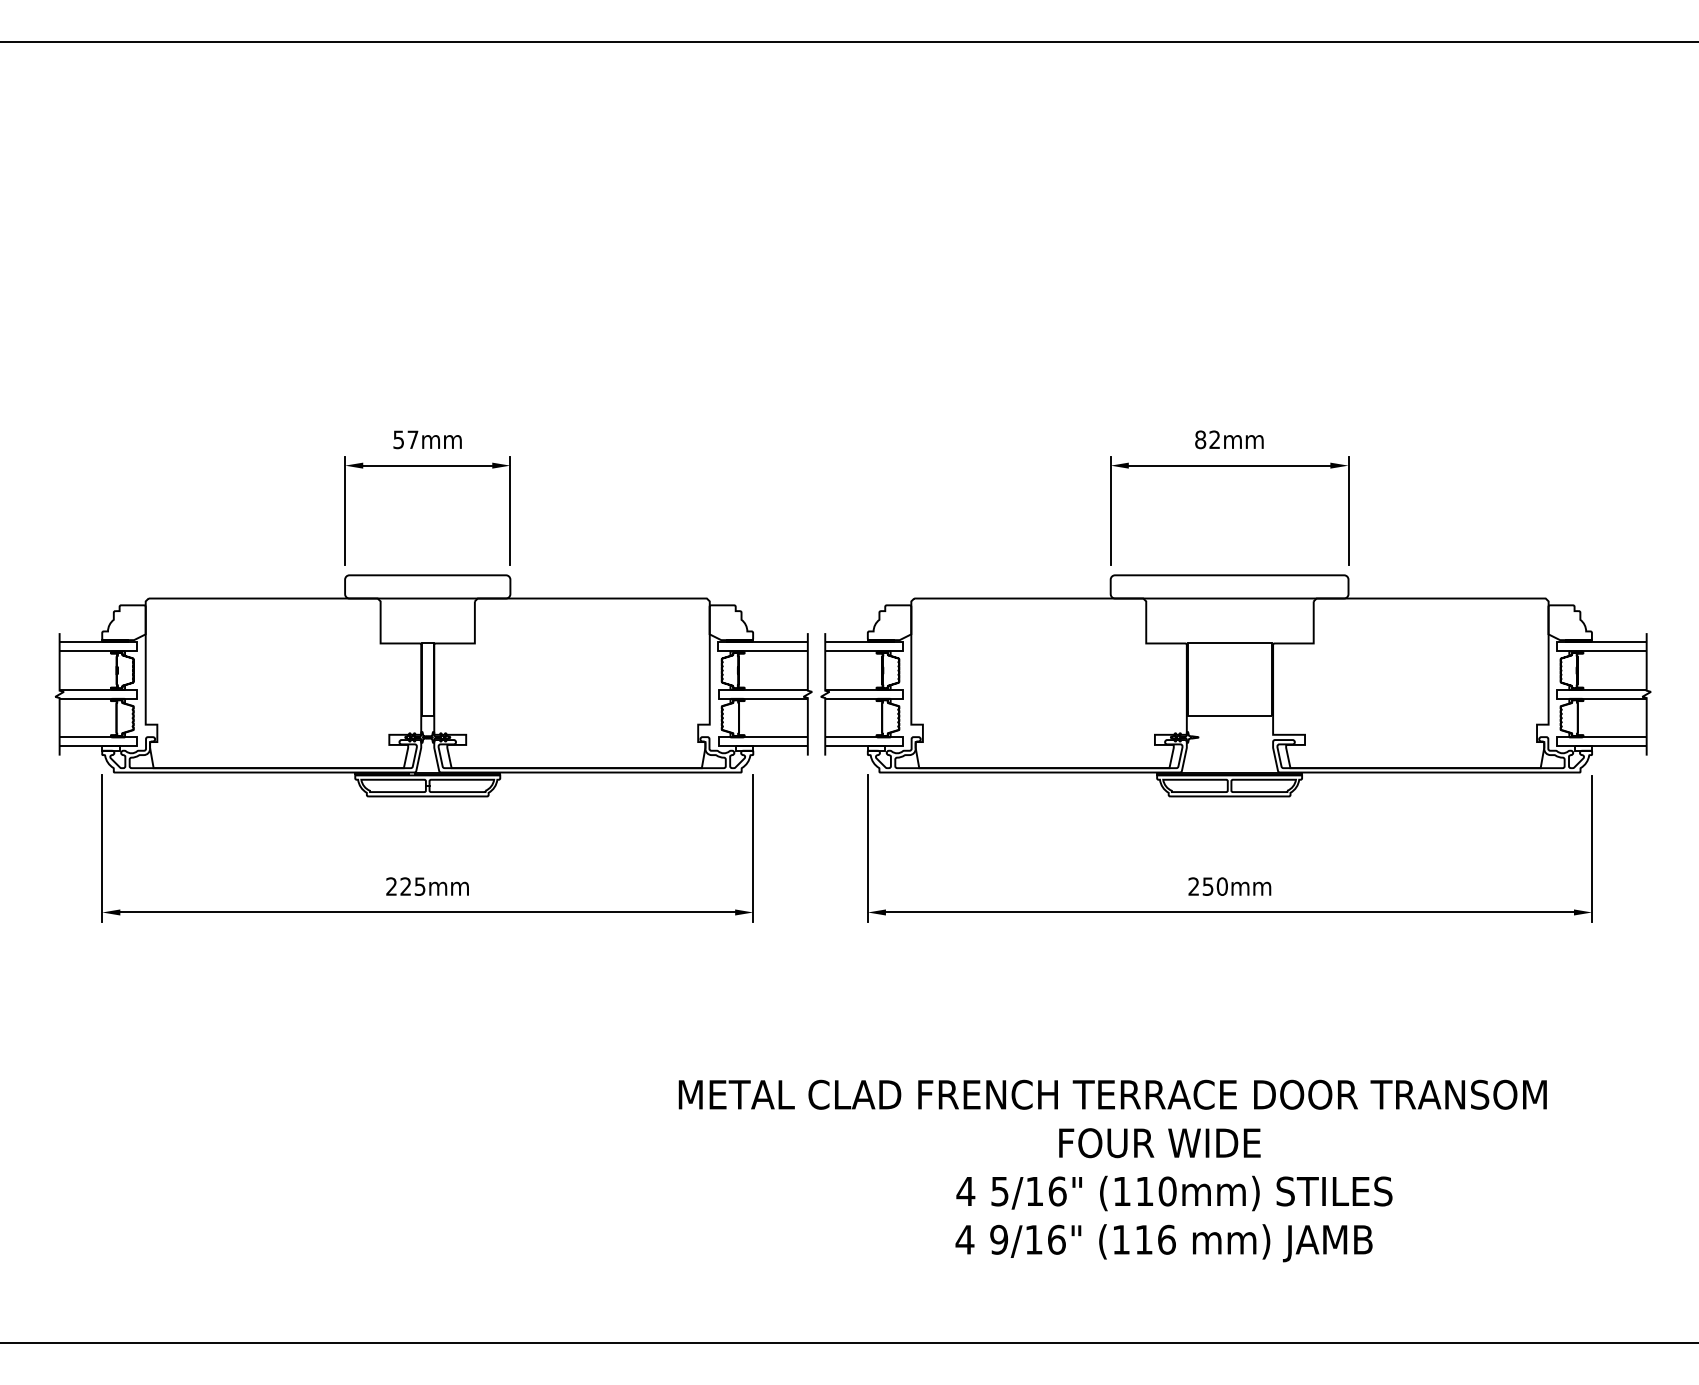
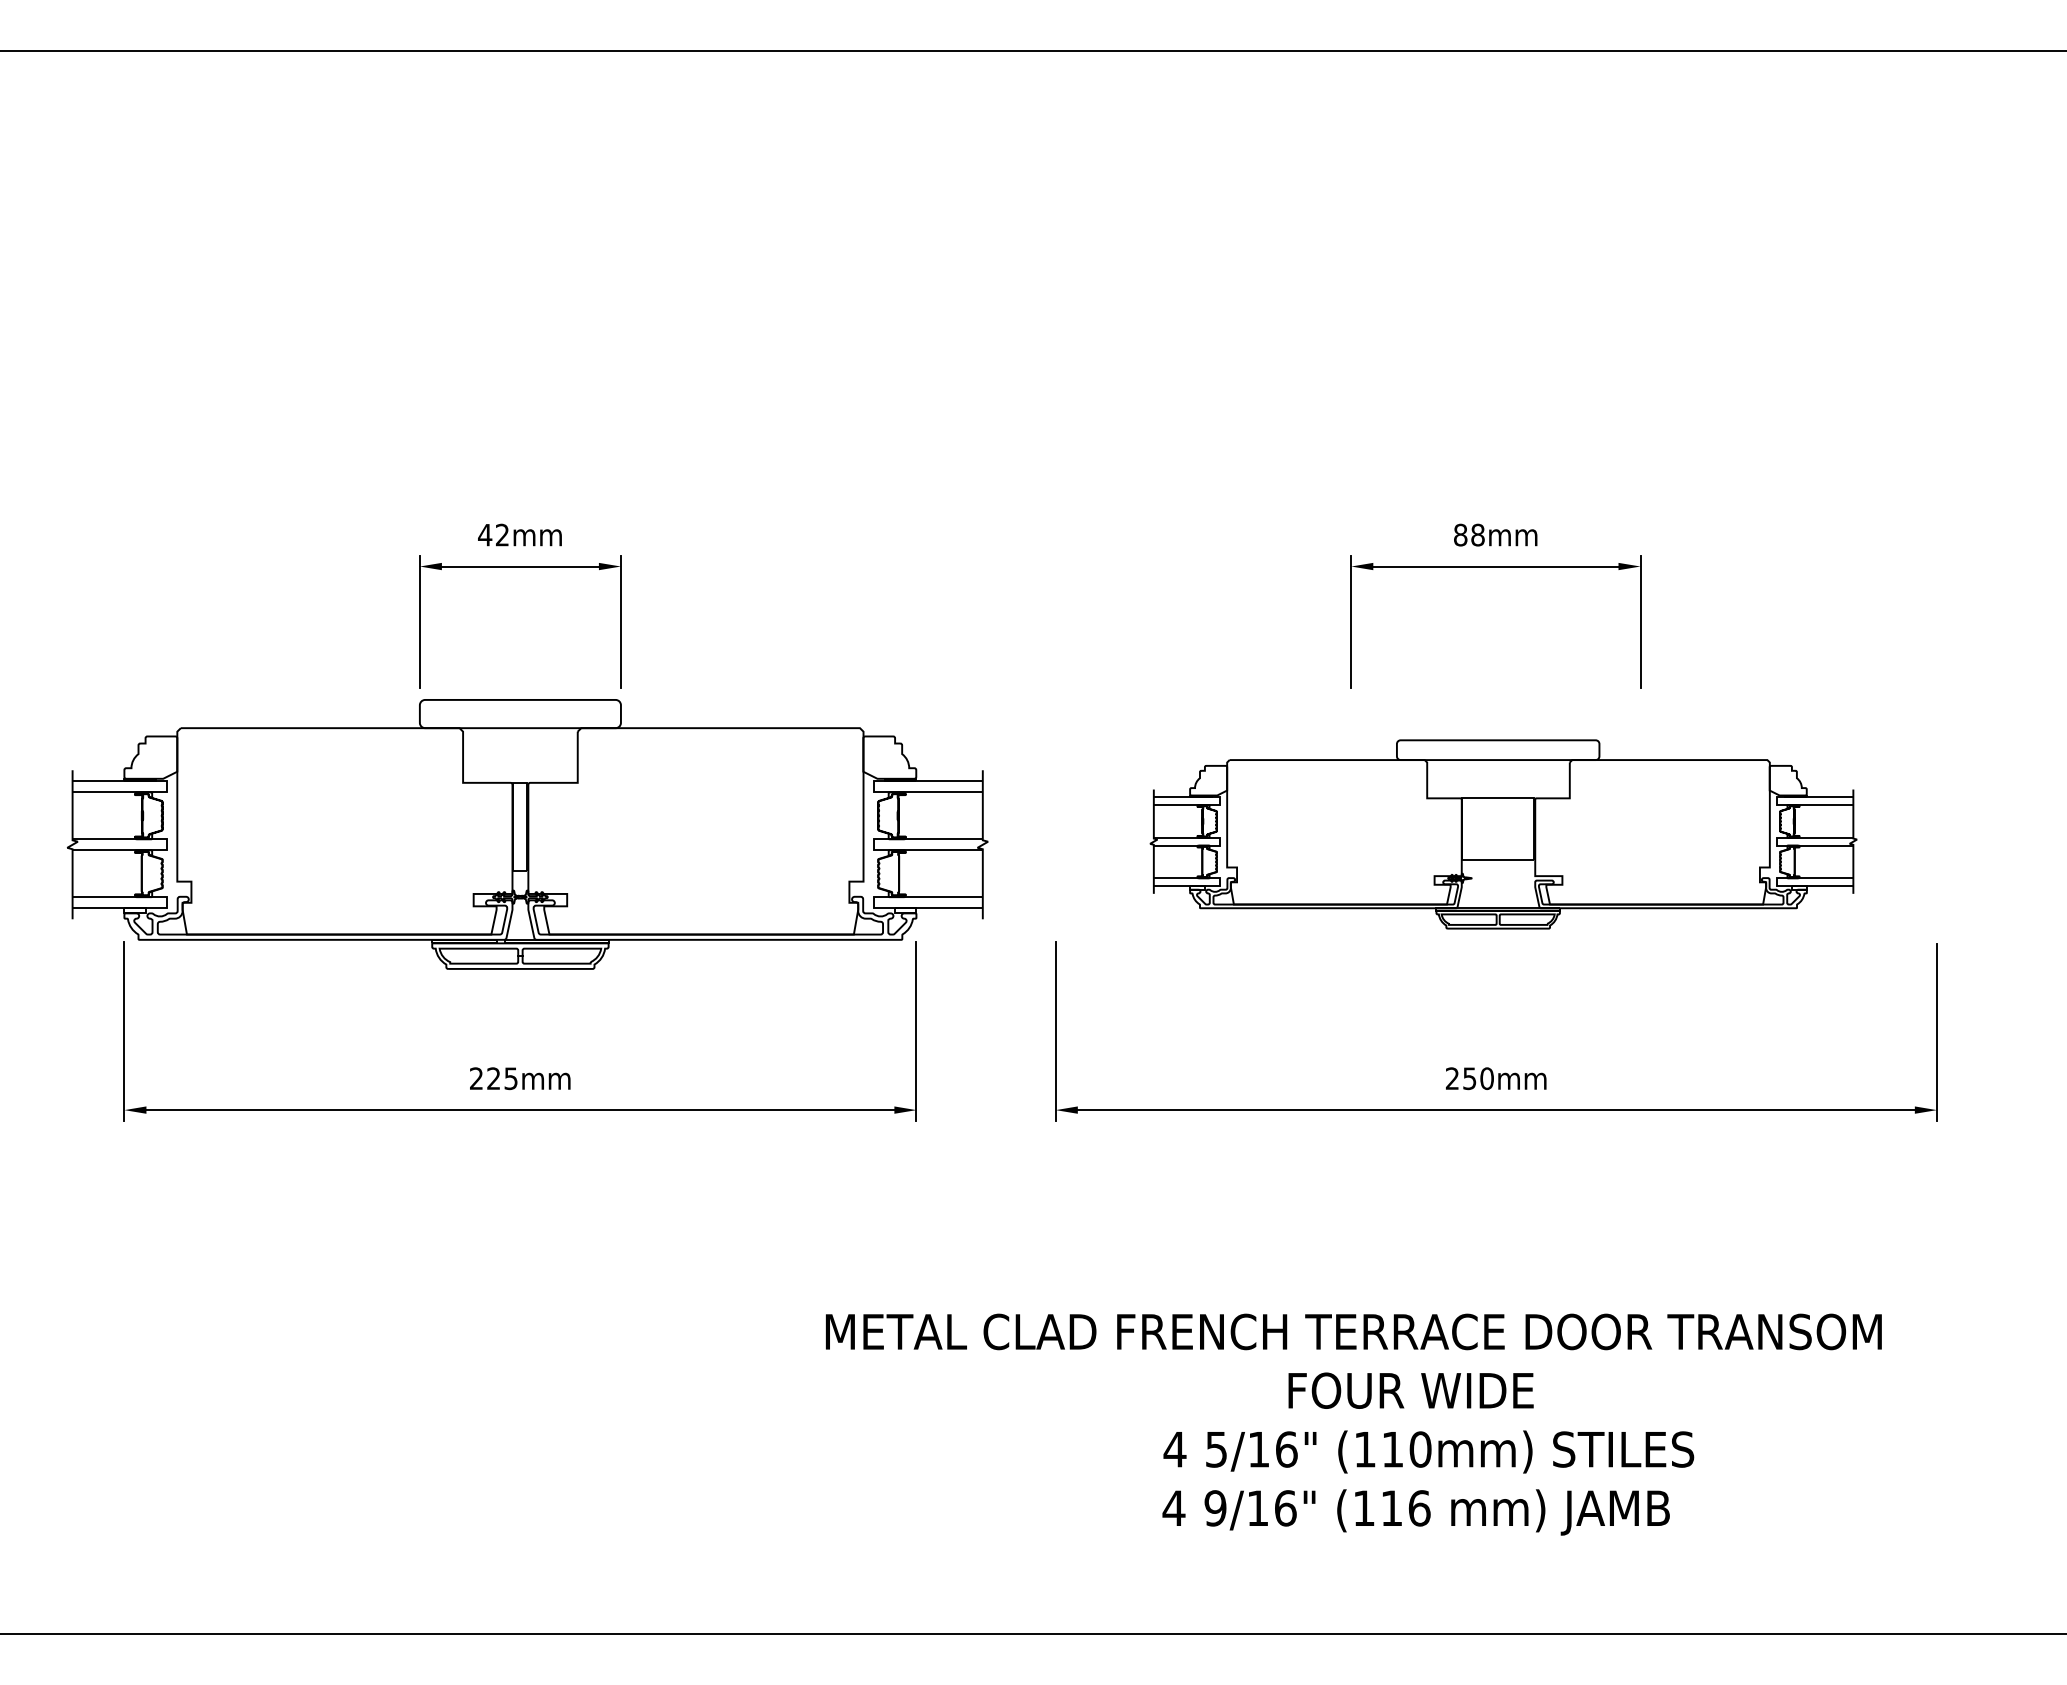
text: (405, 439) -> (493, 534), 57mm -> 42mm
text: (1214, 439) -> (1477, 534), 82mm -> 88mm
part: (1235, 685) -> (1503, 834), size x0.7

